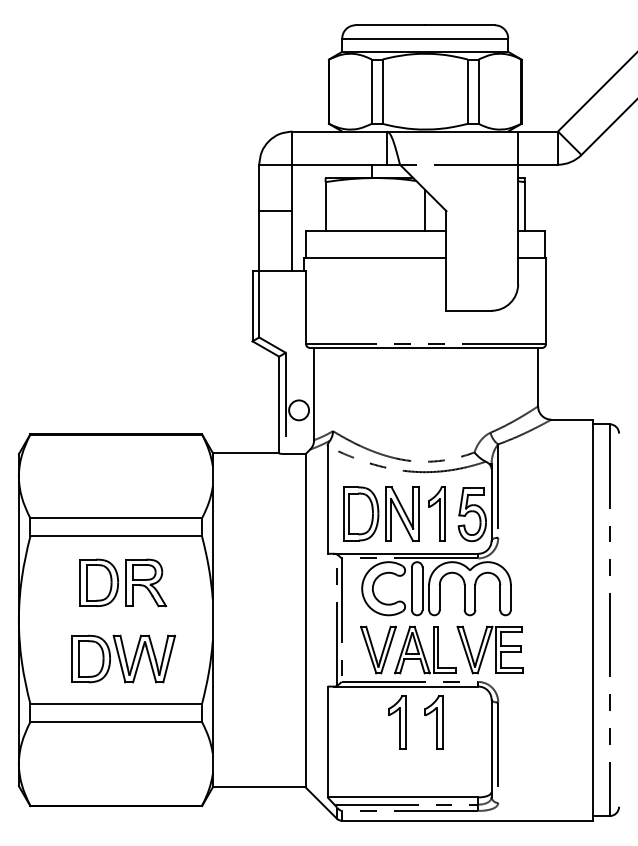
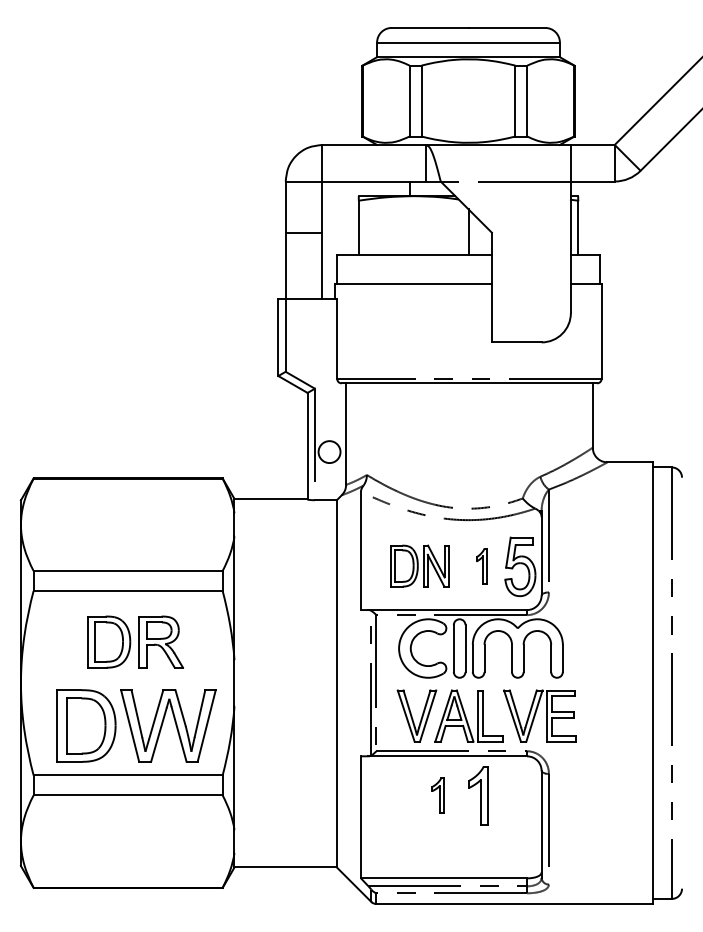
part: (380, 513) -> (419, 565), size x0.7
part: (437, 513) -> (481, 565), size x0.6
part: (122, 658) -> (135, 725), size x1.4
part: (397, 722) -> (437, 795), size x0.6

